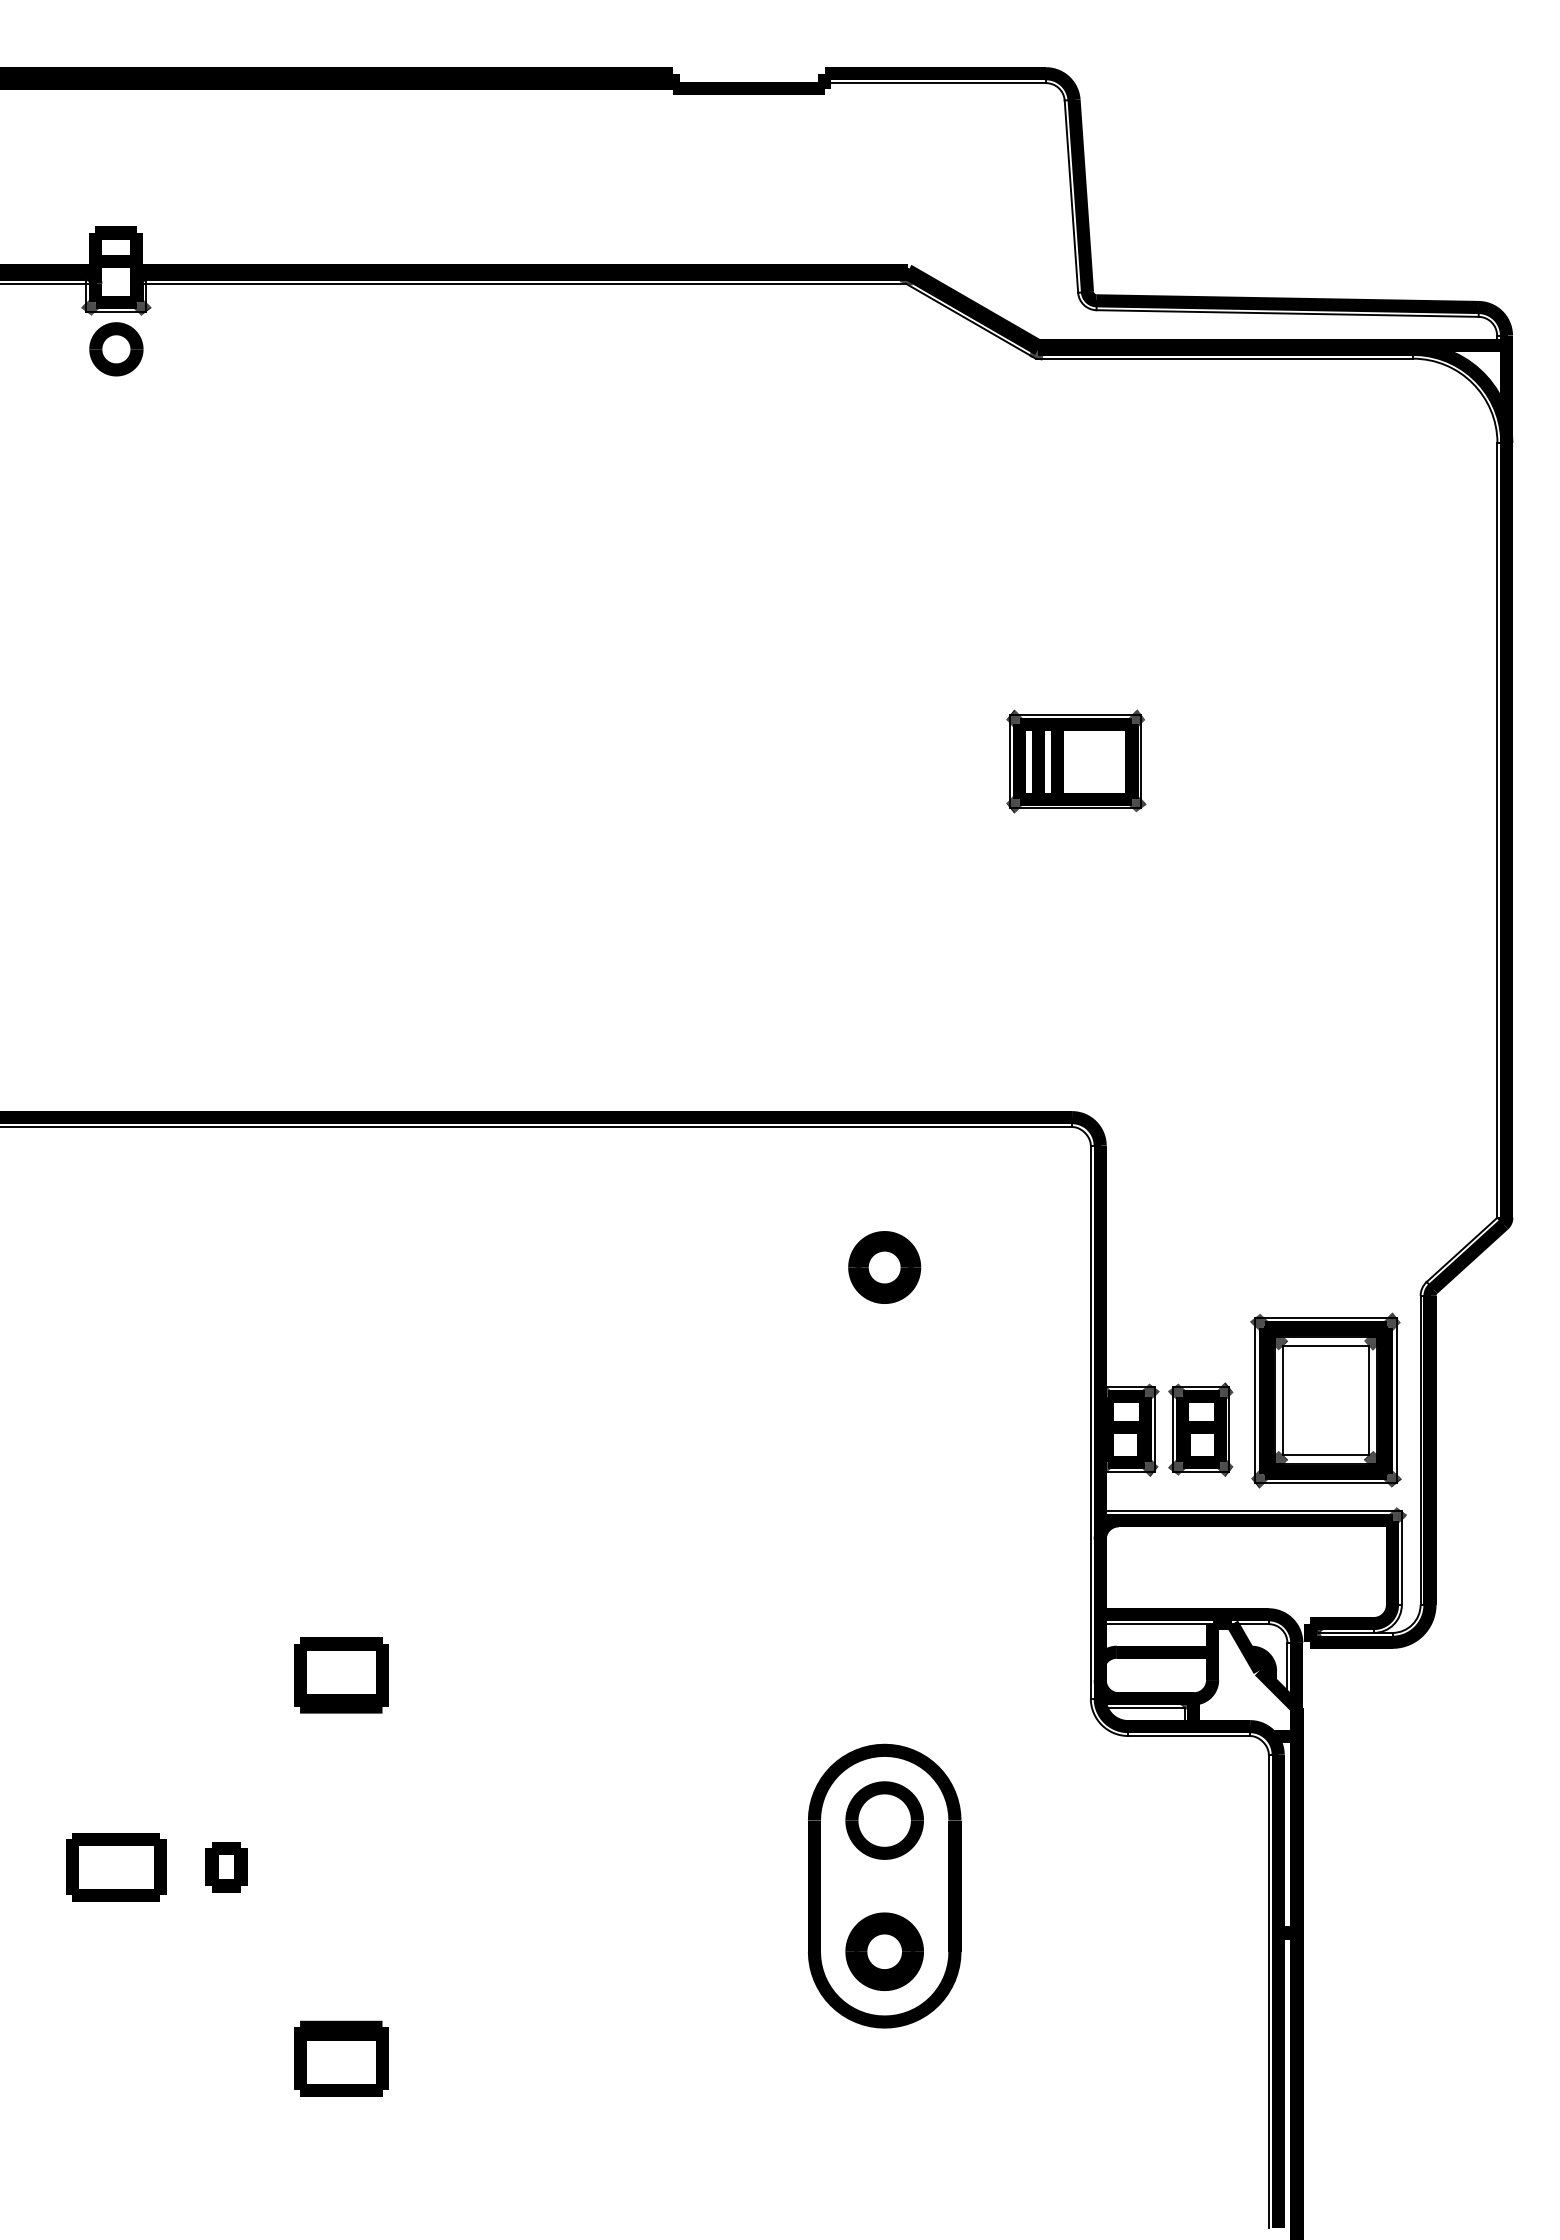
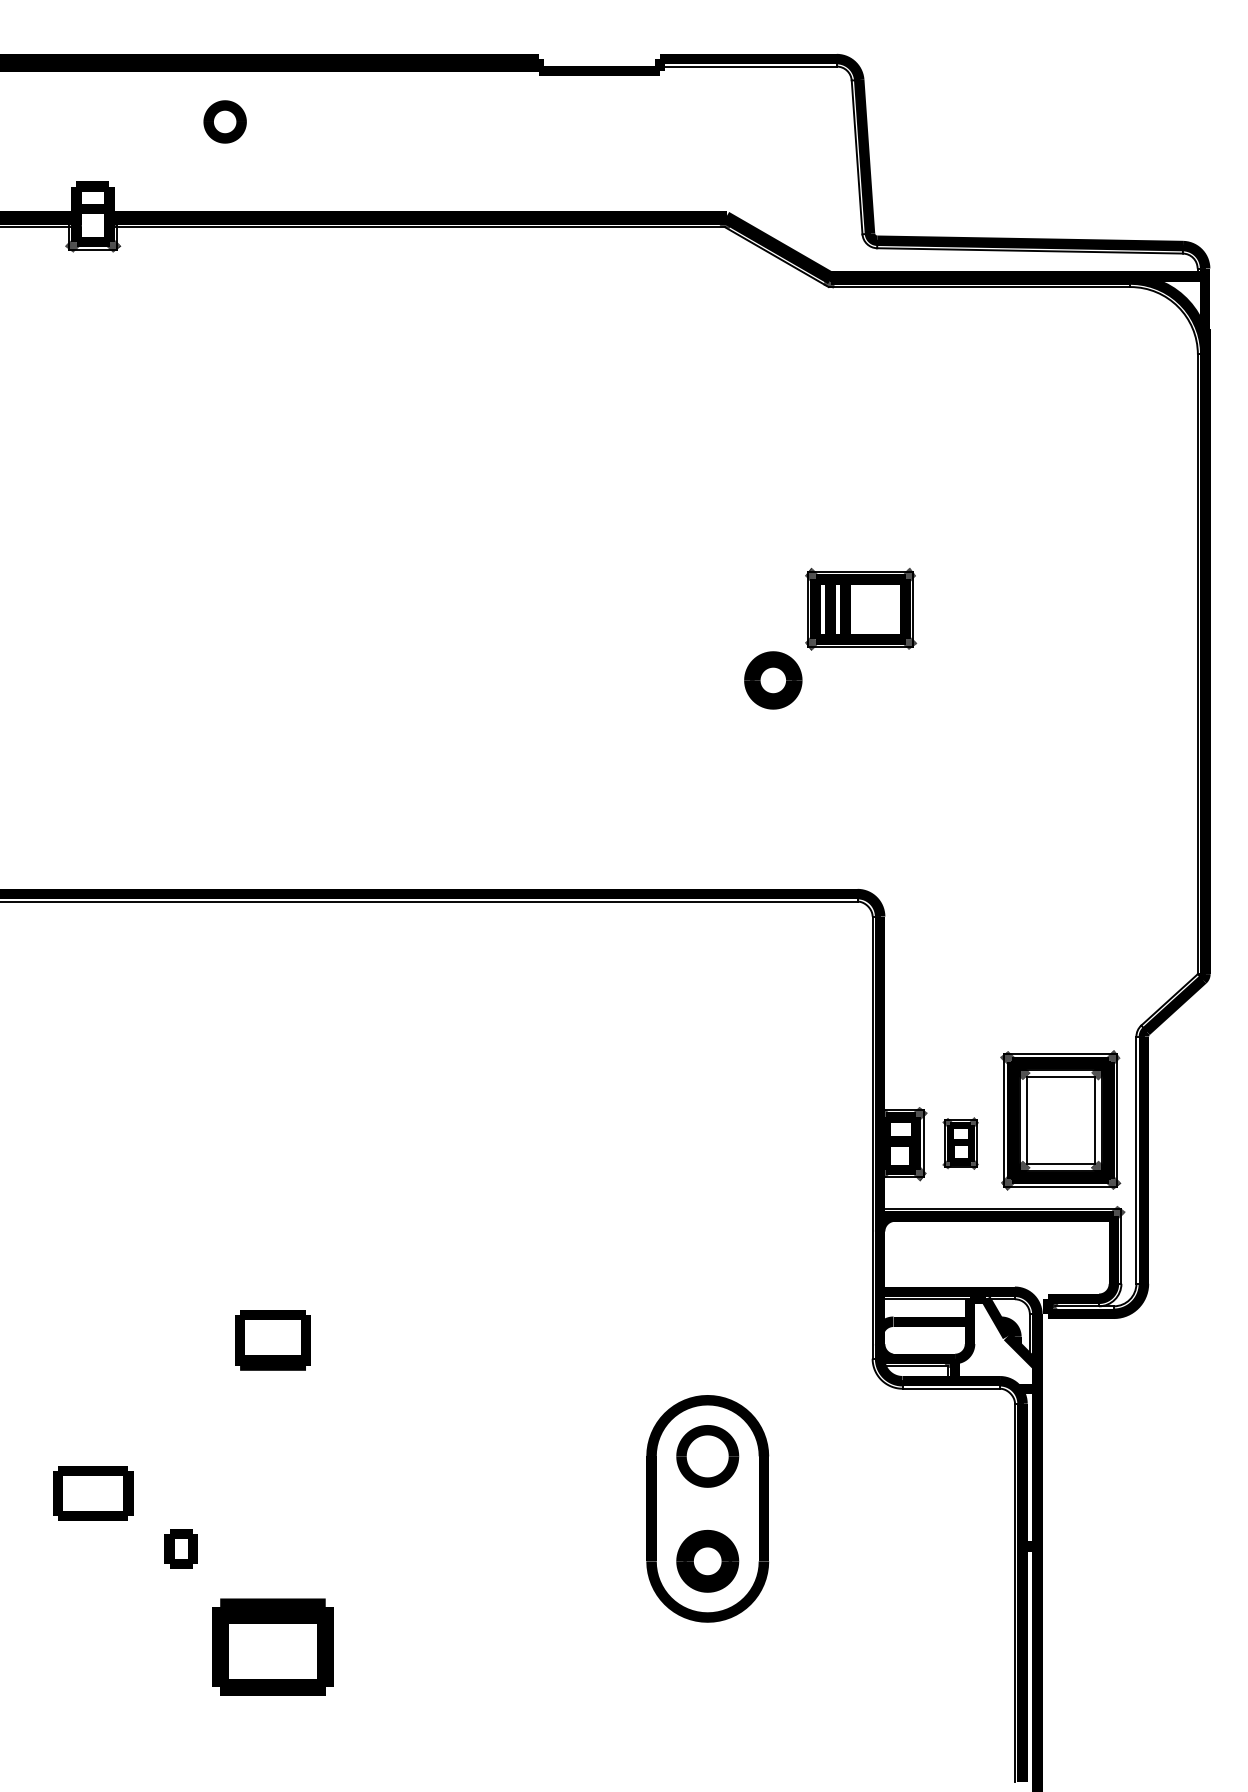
part: (116, 349) -> (225, 122), moved
part: (884, 1267) -> (773, 680), moved
part: (1200, 1429) -> (960, 1143), size x0.7
part: (226, 1867) -> (181, 1549), moved
part: (341, 2058) -> (273, 1646), size x1.6

